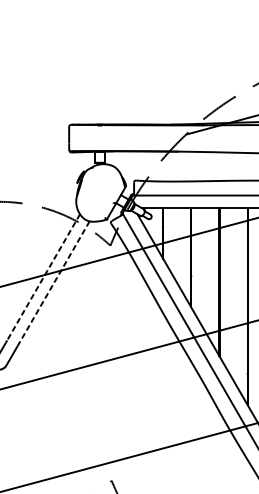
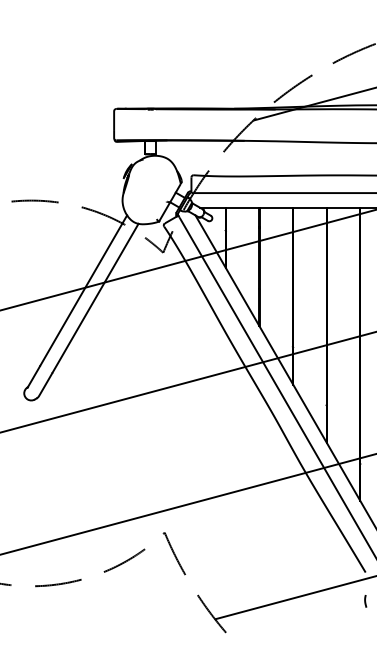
line: (43, 277) -> (83, 290), dashed -> solid
line: (53, 284) -> (95, 298), dashed -> solid

